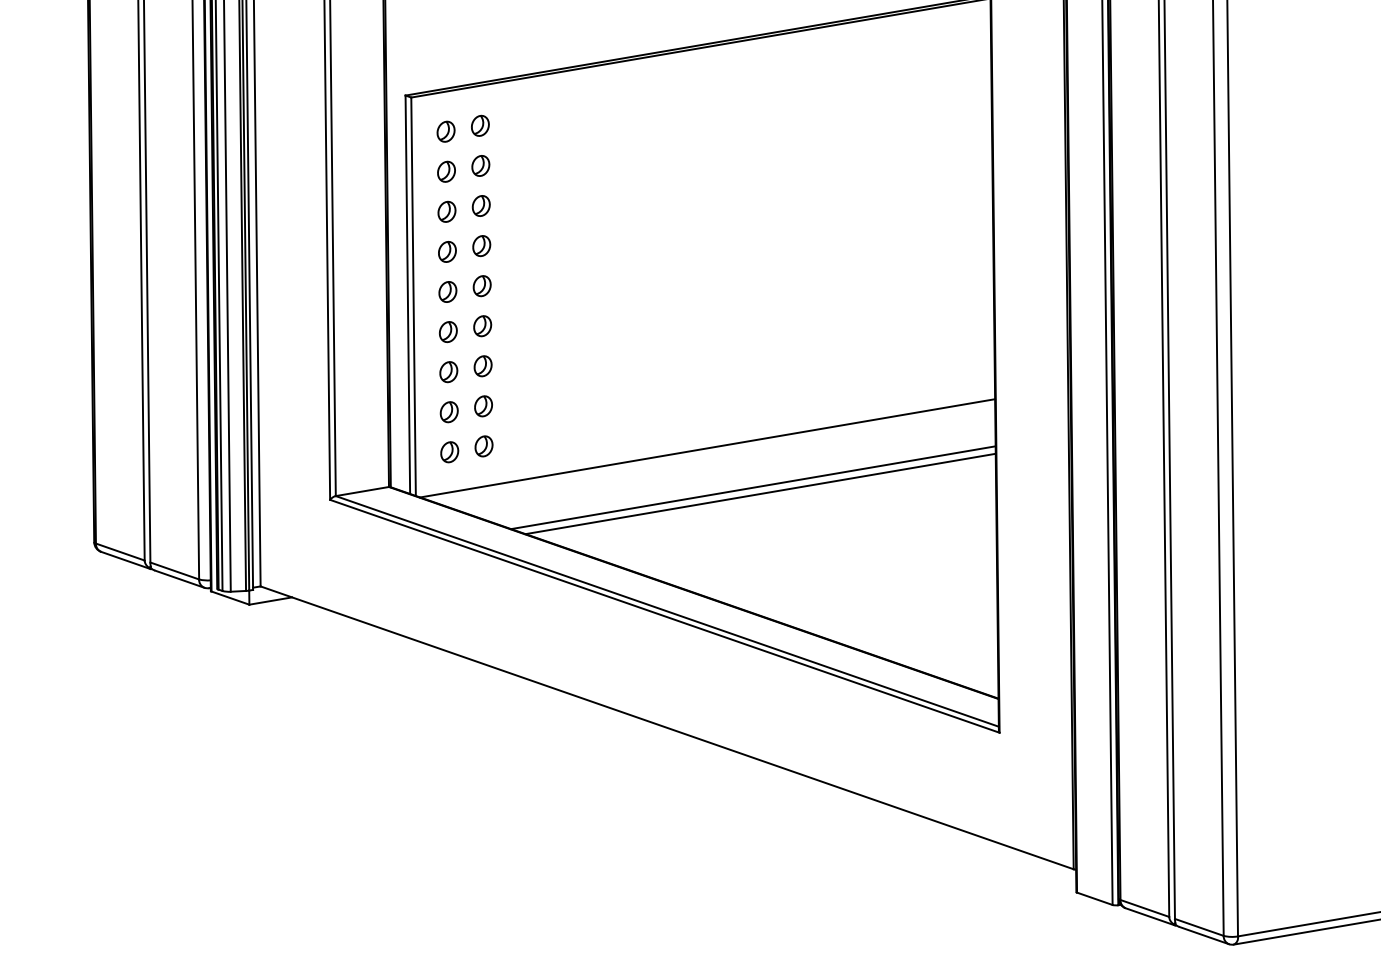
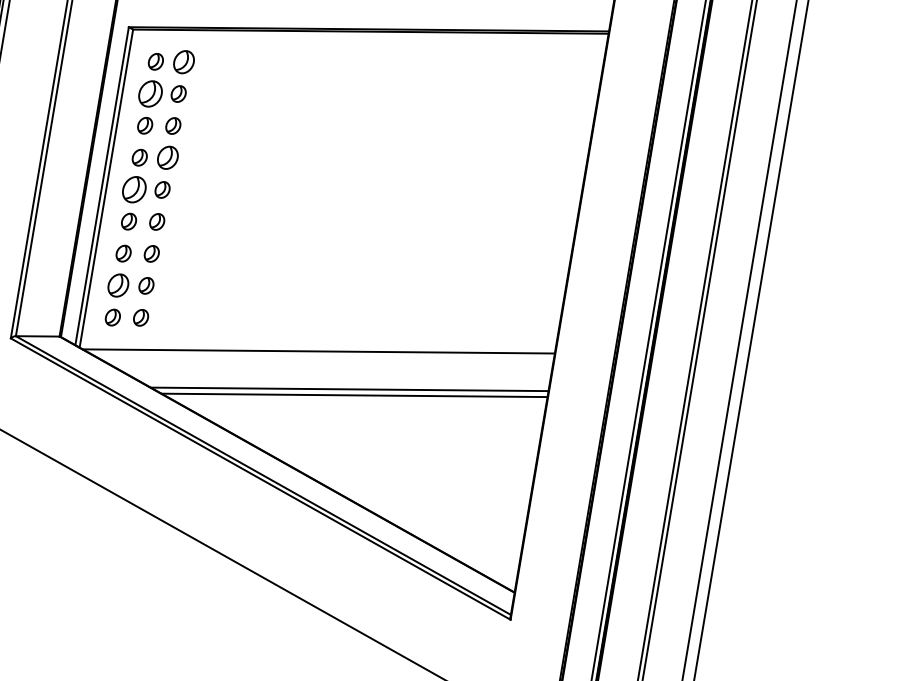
part: (480, 125) -> (184, 61), size x1.4
part: (446, 171) -> (150, 93), size x1.6
part: (481, 246) -> (167, 158), size x1.4
part: (447, 291) -> (134, 189), size x1.6
part: (448, 412) -> (117, 285), size x1.4

